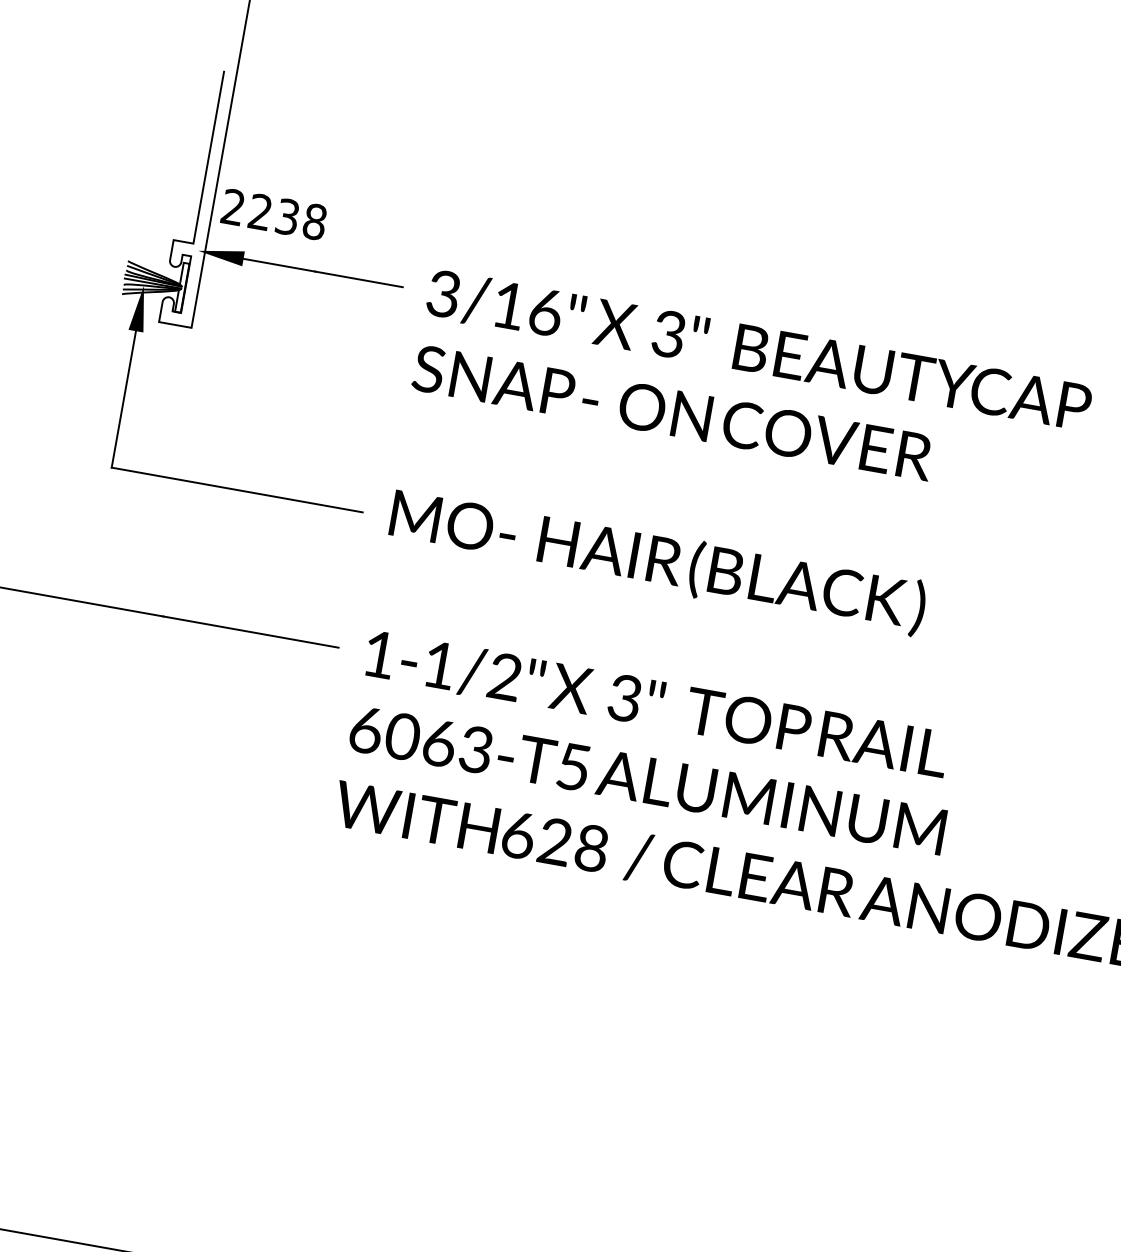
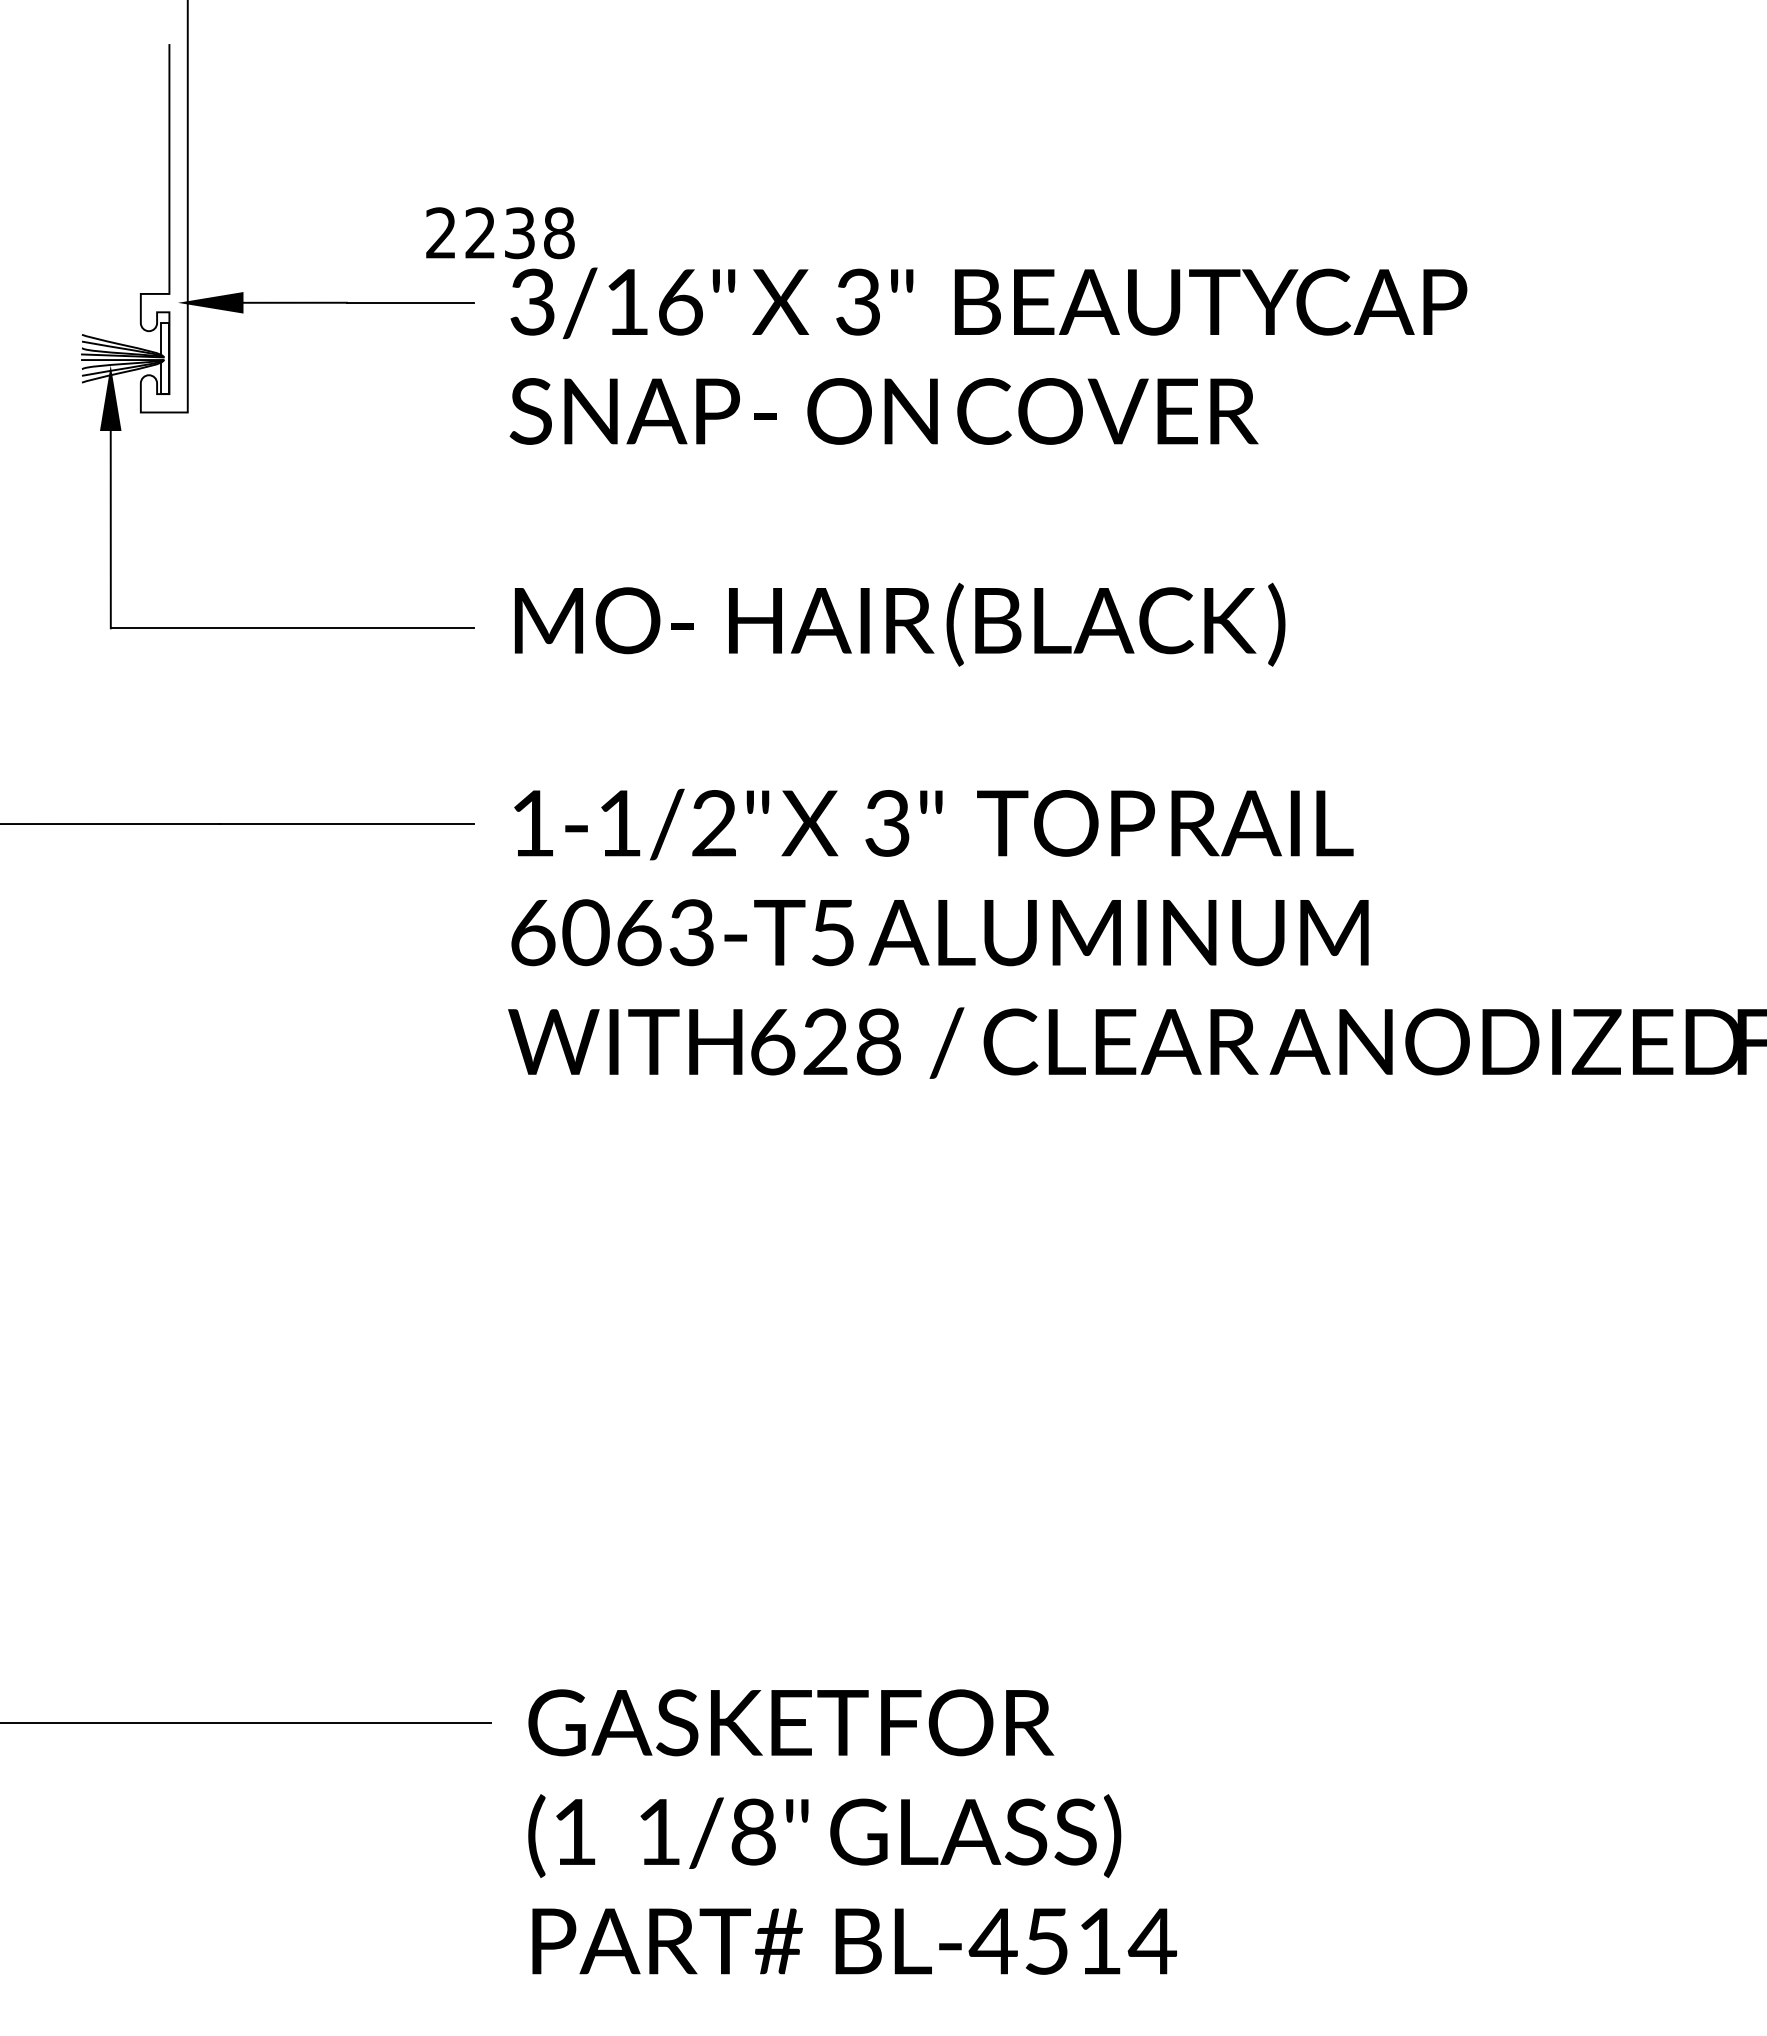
text: (274, 214) -> (500, 233), moved

